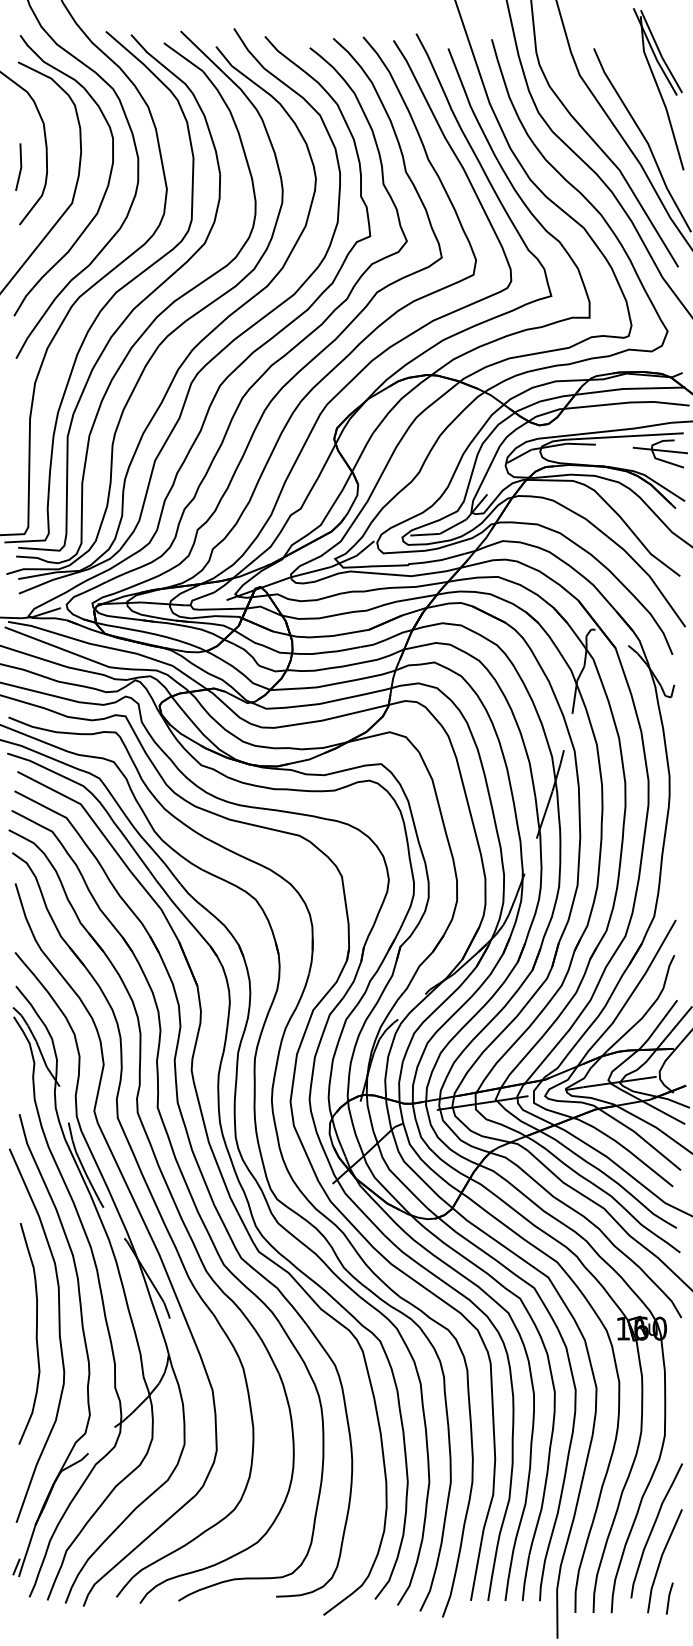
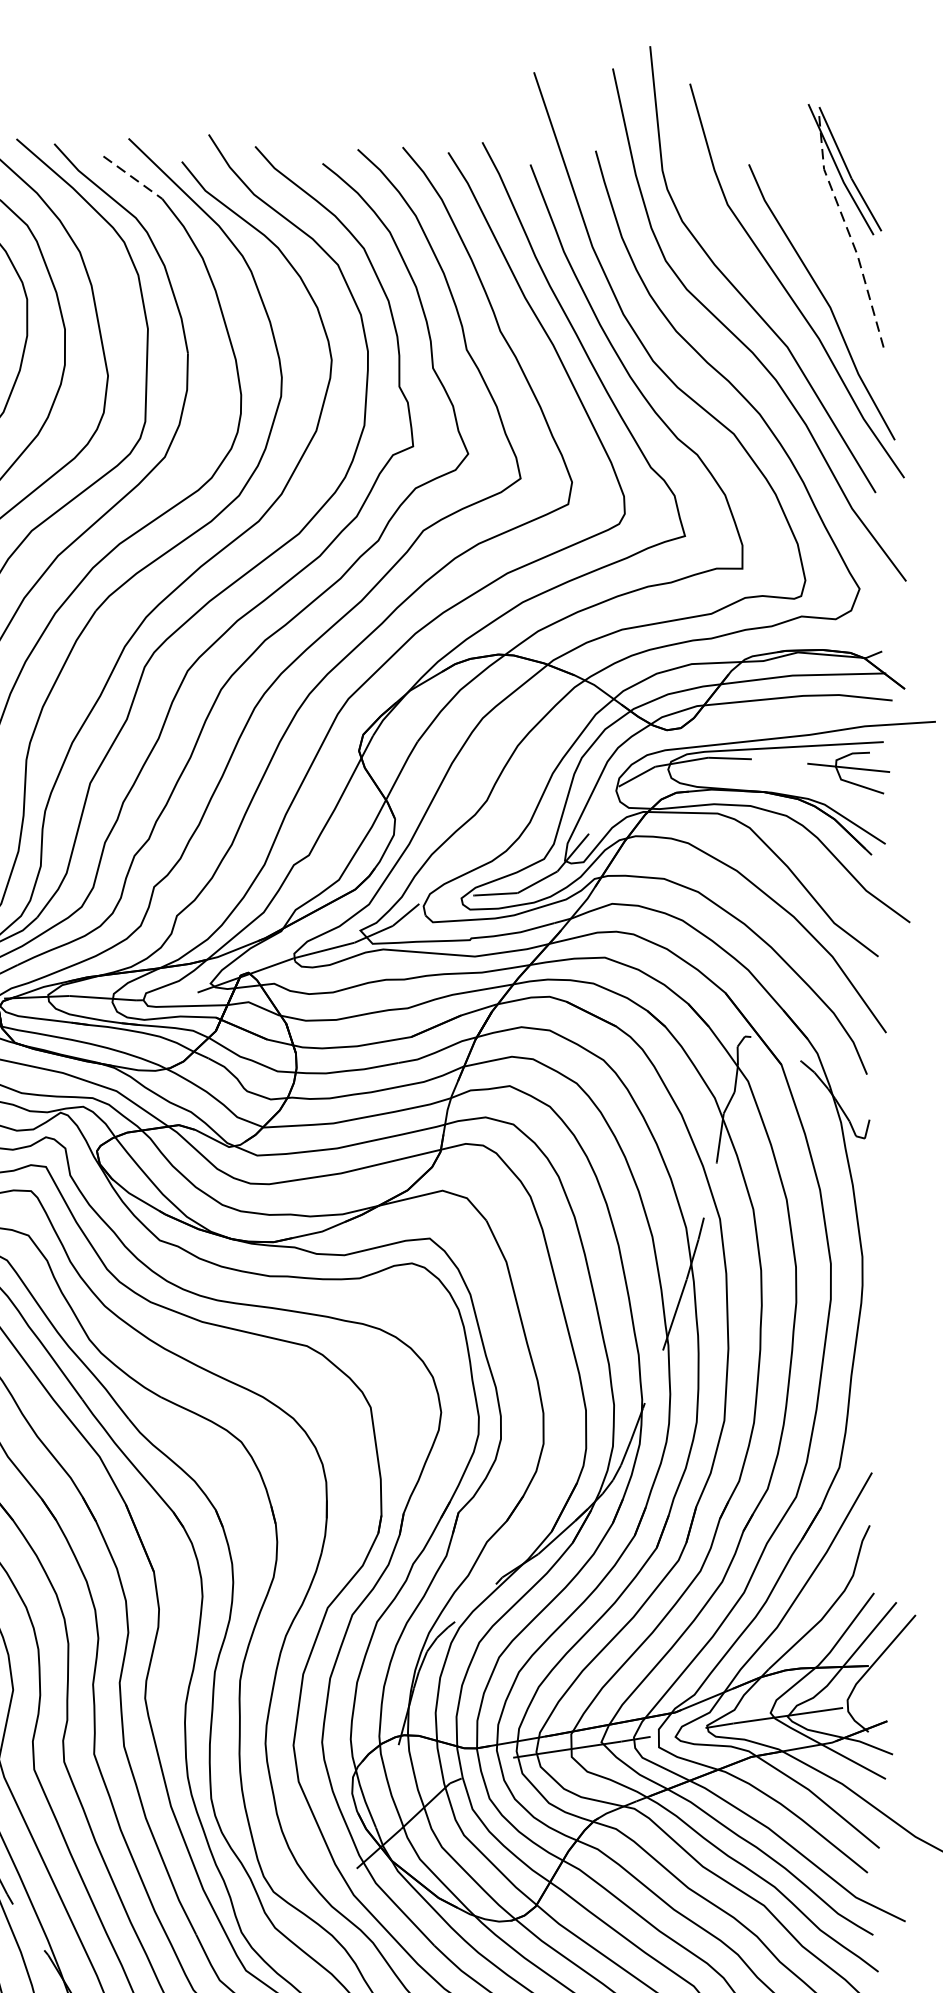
line: (183, 57) -> (132, 178), solid -> dashed
line: (660, 94) -> (848, 233), solid -> dashed

